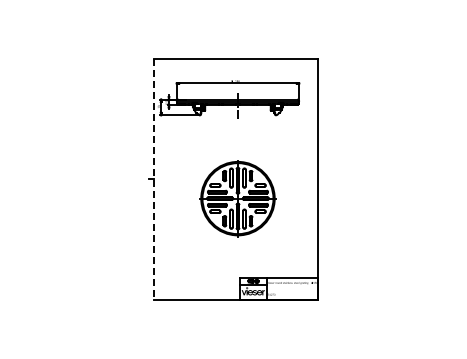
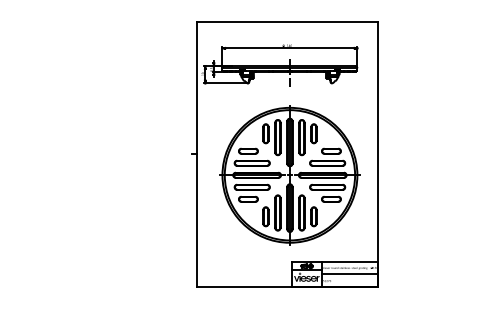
line: (153, 179) -> (196, 154), dashed -> solid
part: (237, 198) -> (289, 175), size x1.67
line: (291, 288) -> (348, 274), added

